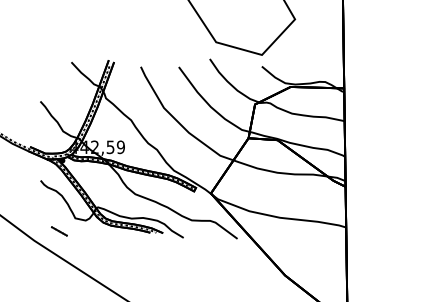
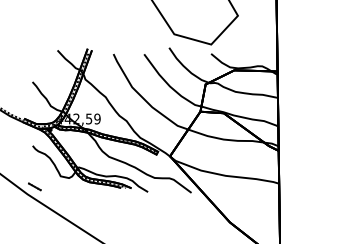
line: (58, 230) -> (34, 186), moved

